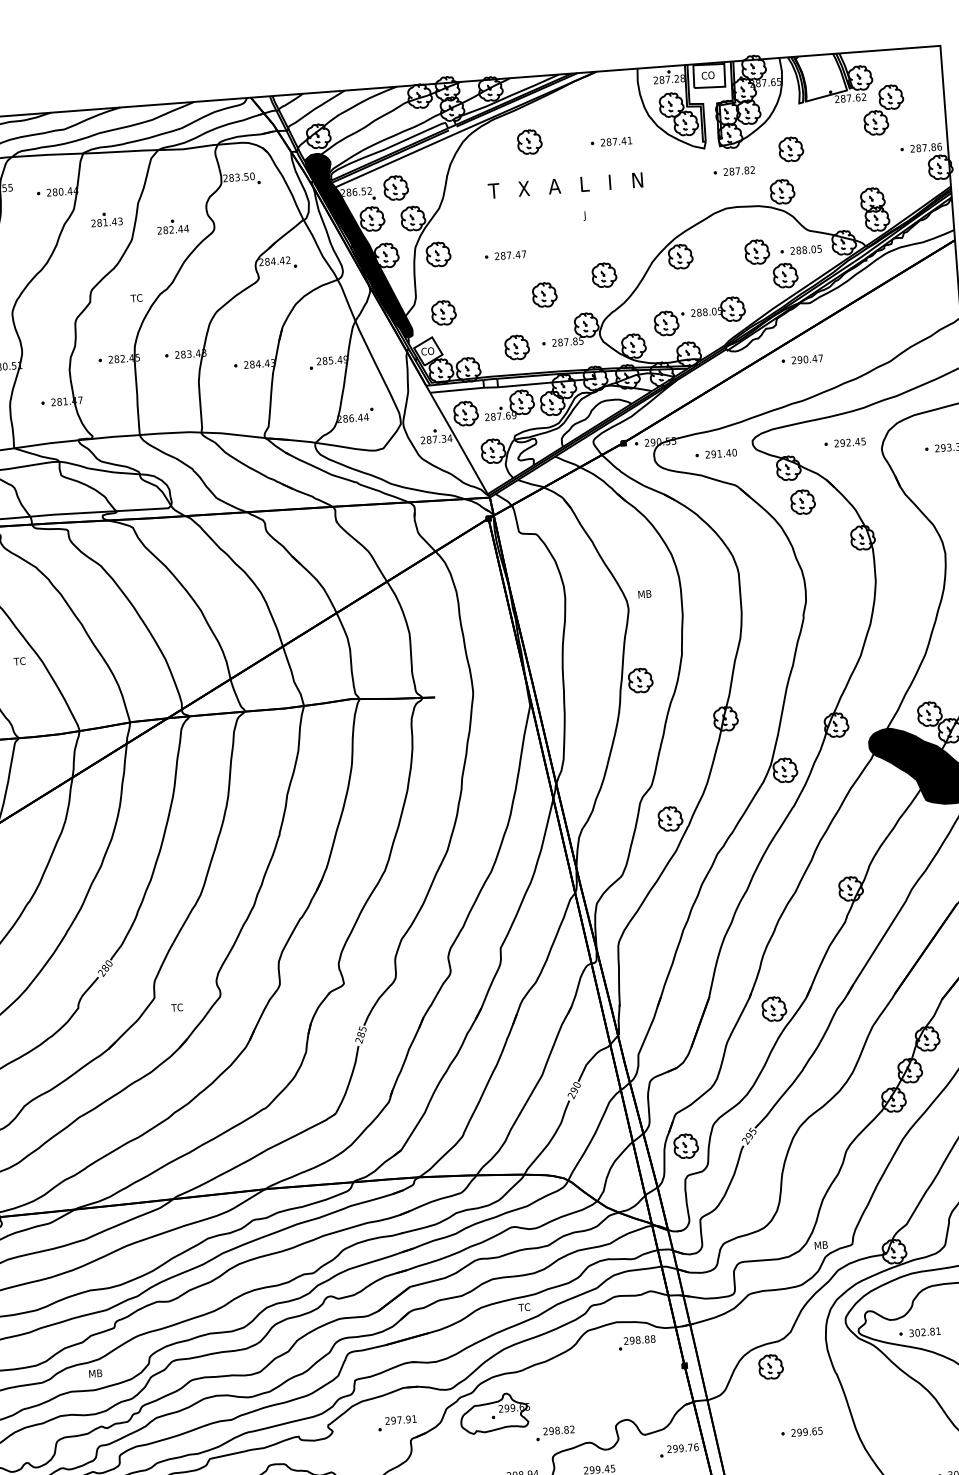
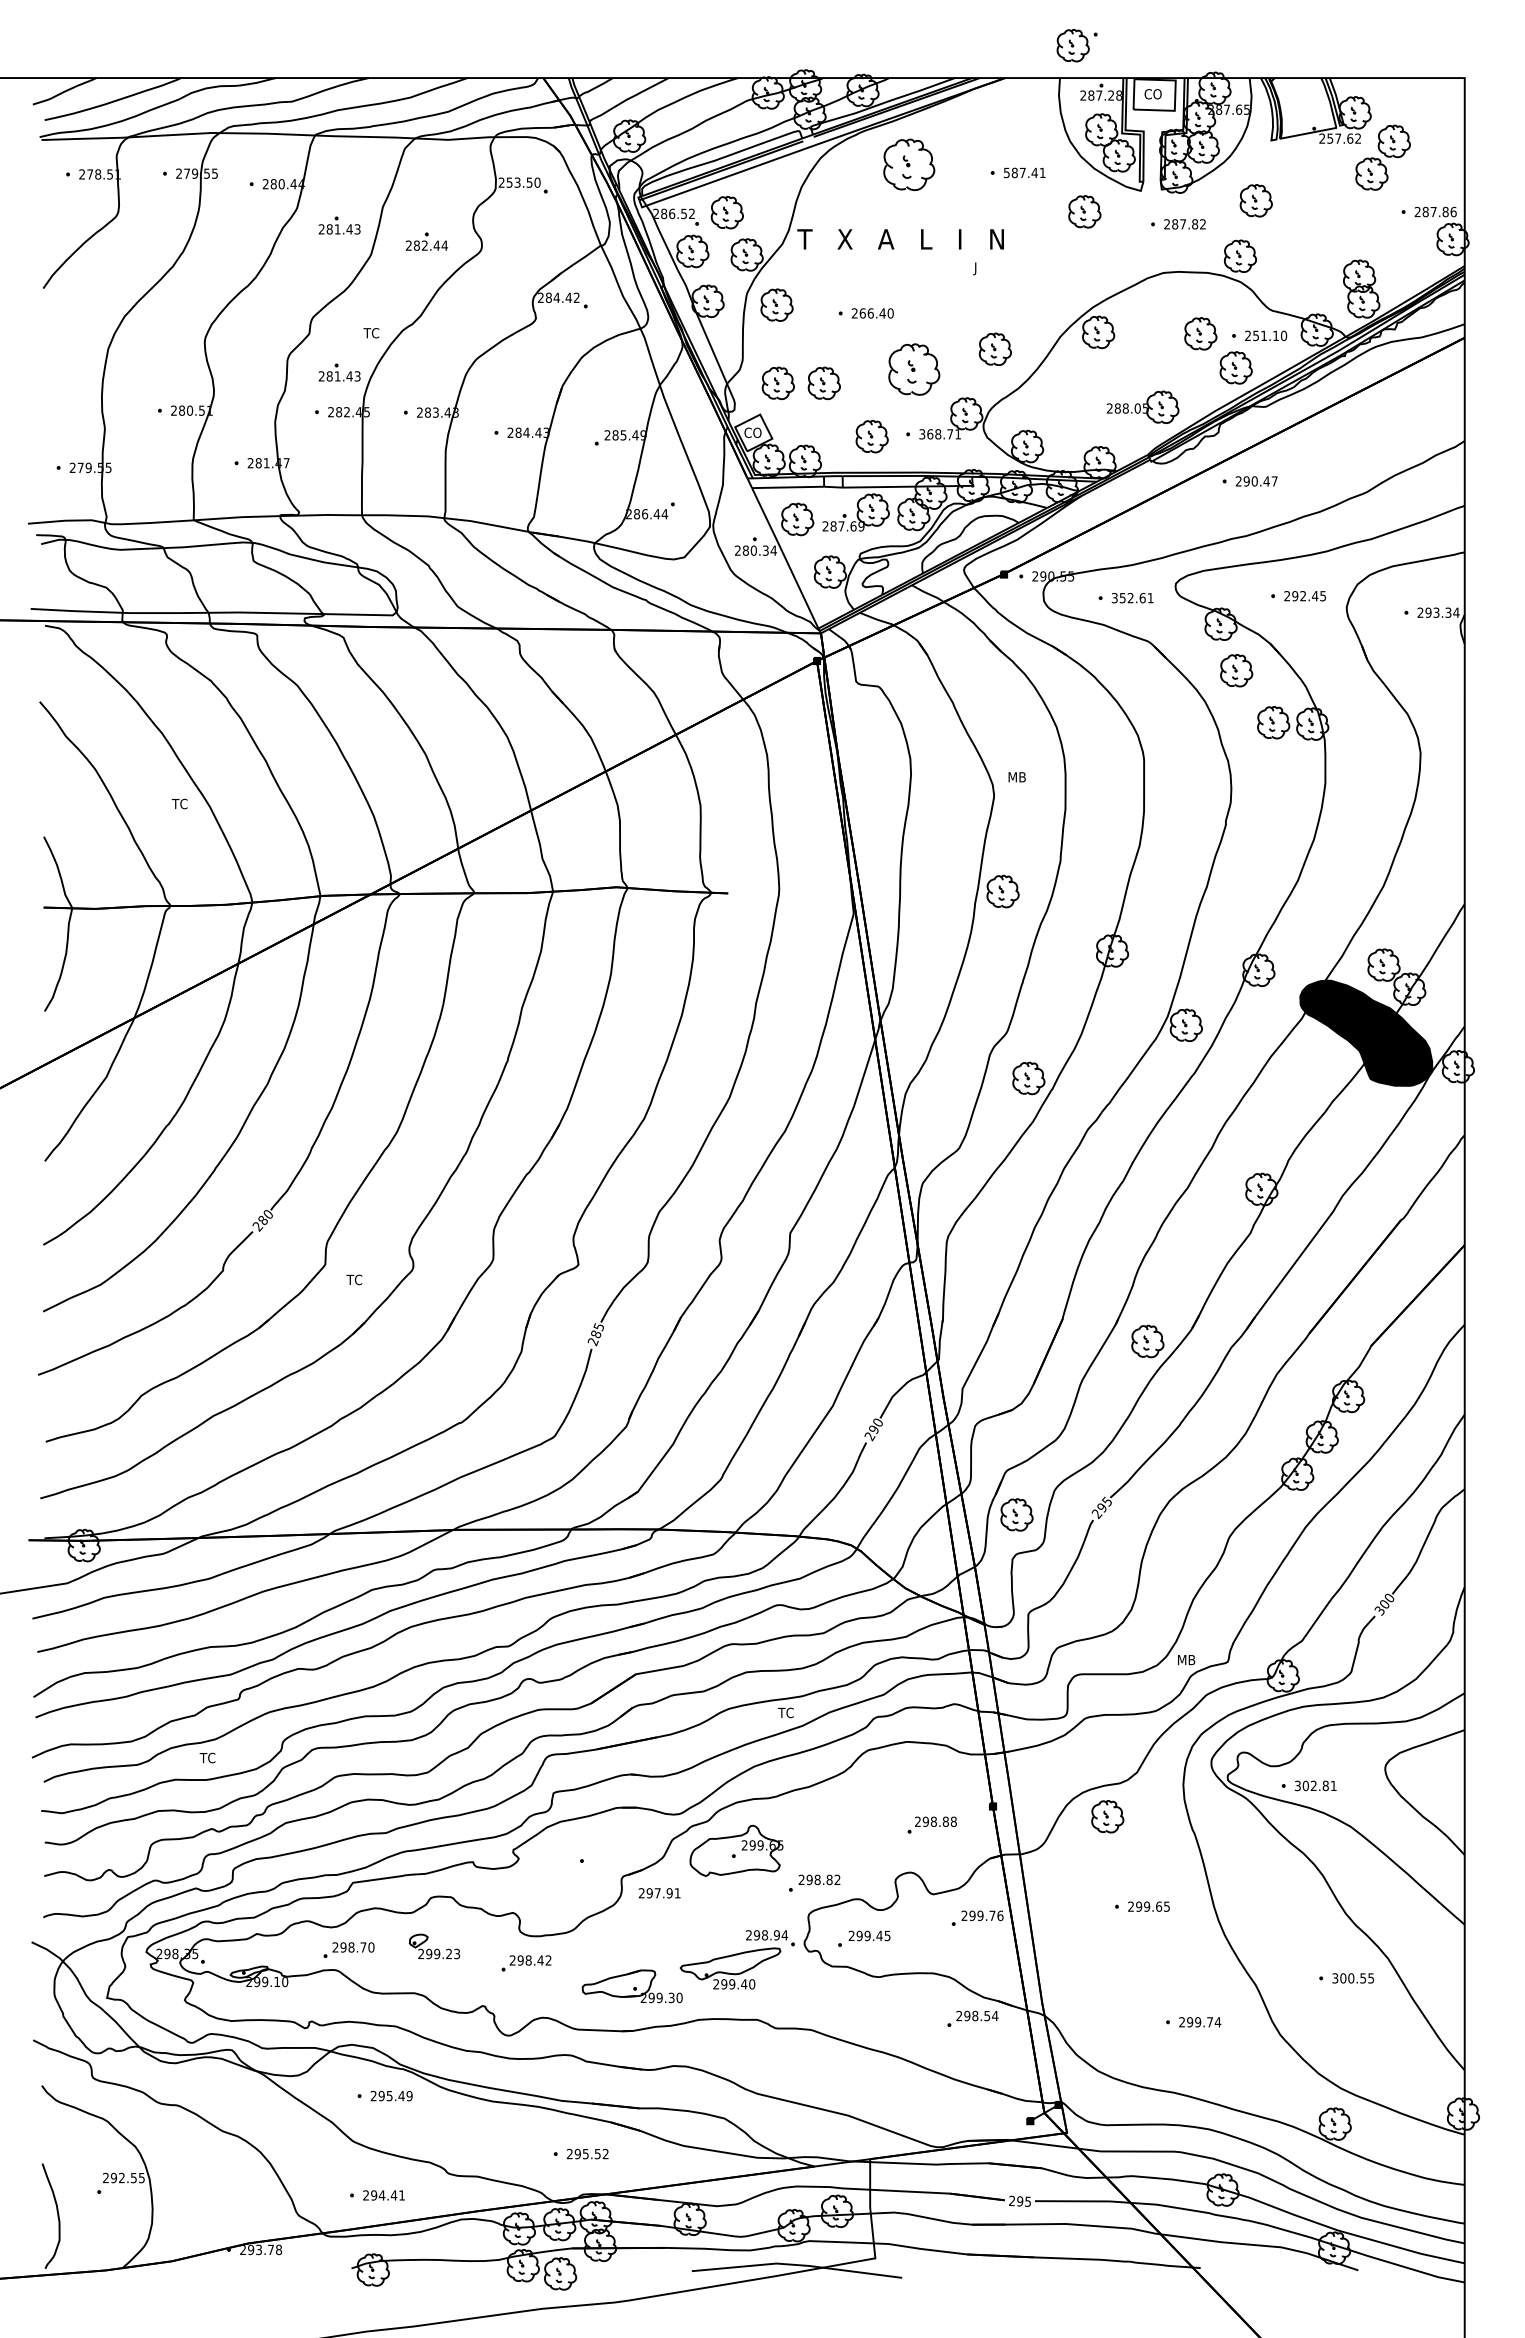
text: (843, 98) -> (1330, 138), 287.62 -> 257.62
part: (529, 141) -> (909, 164), size x1.6
text: (602, 142) -> (1006, 172), 287.41 -> 587.41
part: (663, 167) -> (1084, 211), added
text: (231, 177) -> (509, 182), 283.50 -> 253.50
text: (565, 185) -> (900, 239), moved
fill: (358, 245) -> (671, 285), removed
text: (809, 249) -> (1270, 335), 288.05 -> 251.10
text: (513, 255) -> (876, 313), 287.47 -> 266.40
part: (544, 294) -> (913, 369), size x1.6
part: (477, 310) -> (823, 383), added
part: (669, 323) -> (1076, 45), moved
part: (114, 329) -> (339, 372), added
text: (568, 342) -> (940, 434), 287.85 -> 368.71
text: (434, 439) -> (753, 550), 287.34 -> 280.34
text: (721, 453) -> (1132, 598), 291.40 -> 352.61
part: (833, 538) -> (1273, 722), added
part: (636, 1342) -> (931, 1824), moved
text: (94, 1373) -> (208, 1757), MB -> TC
text: (400, 1420) -> (659, 1893), moved

